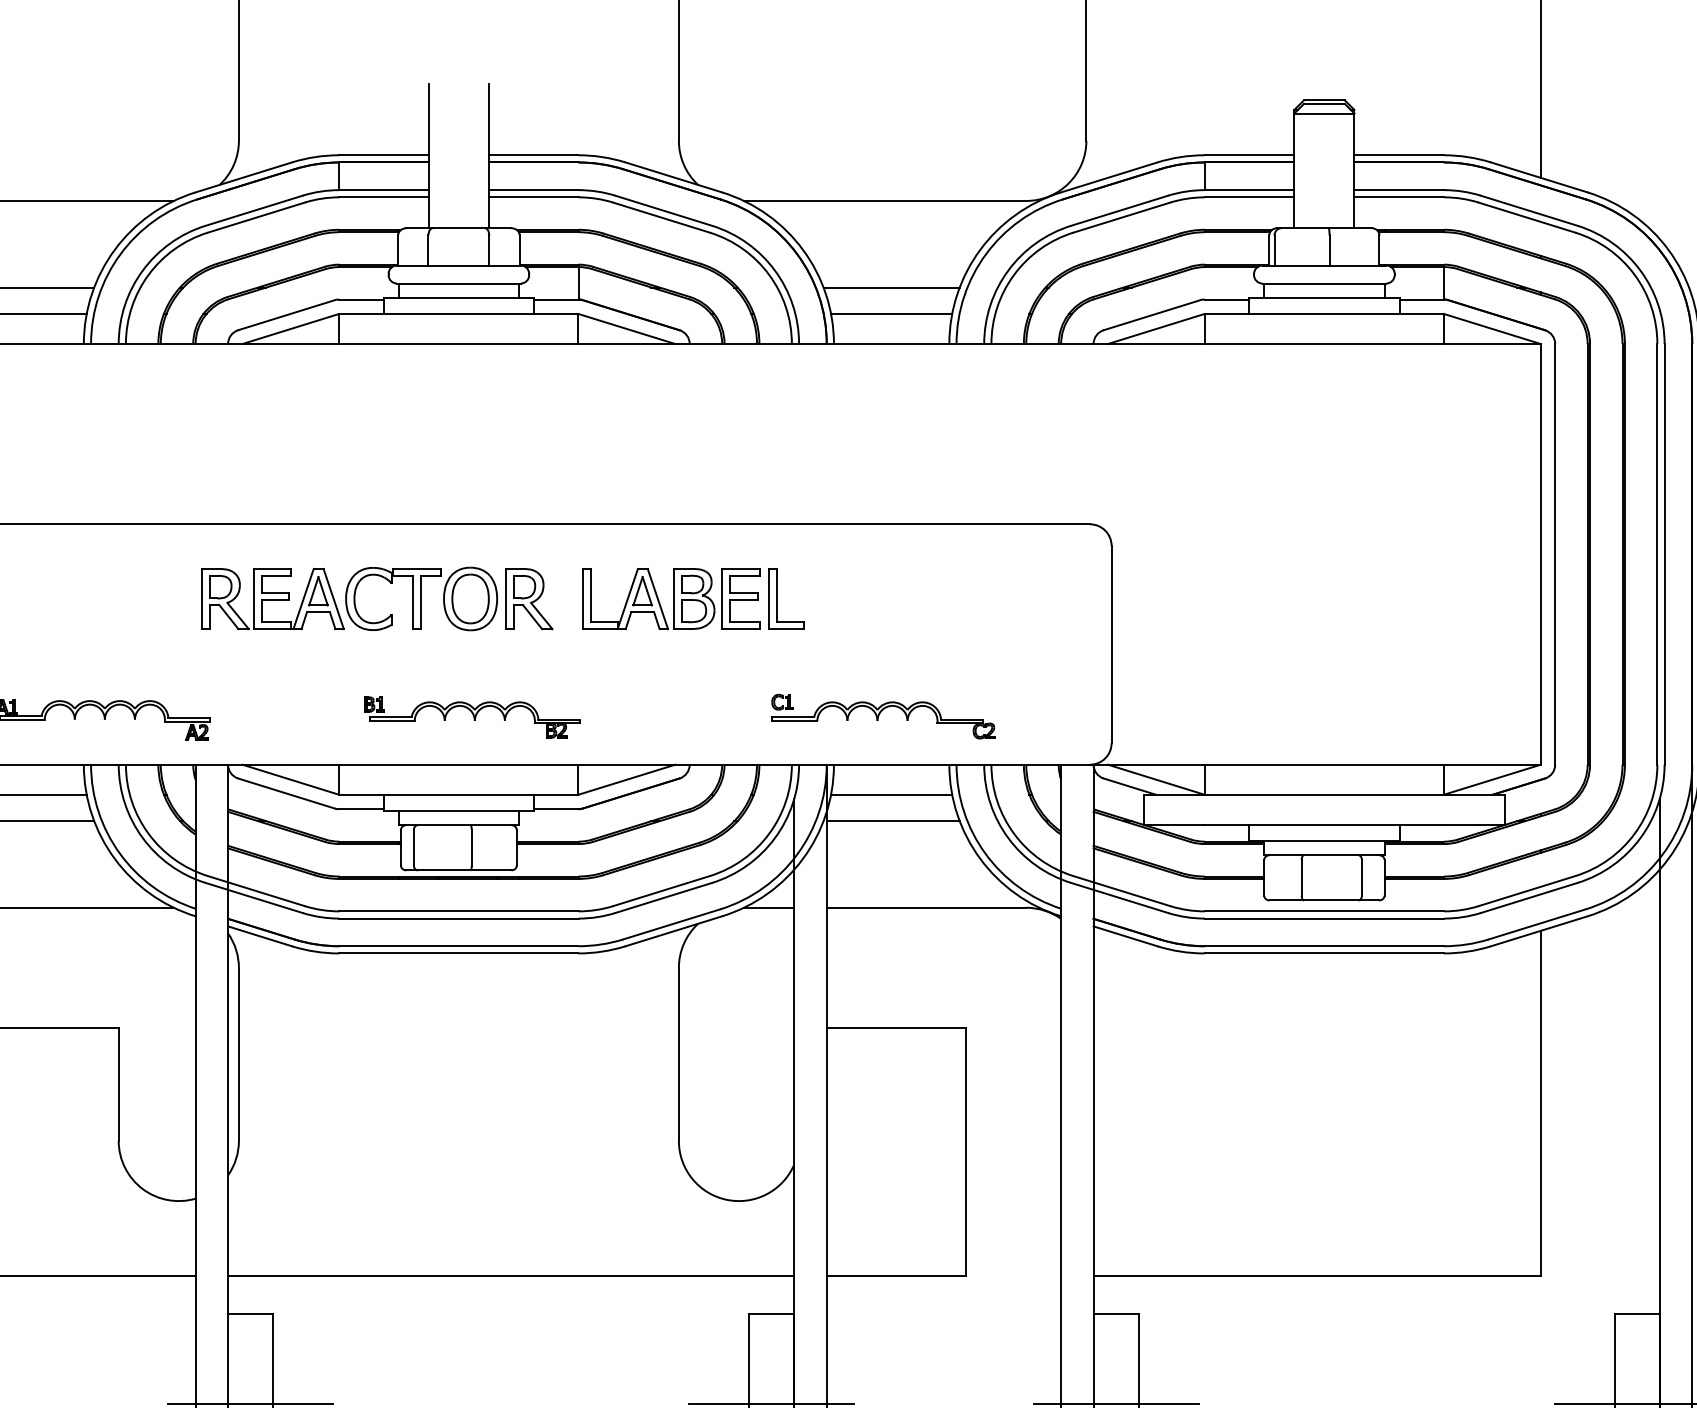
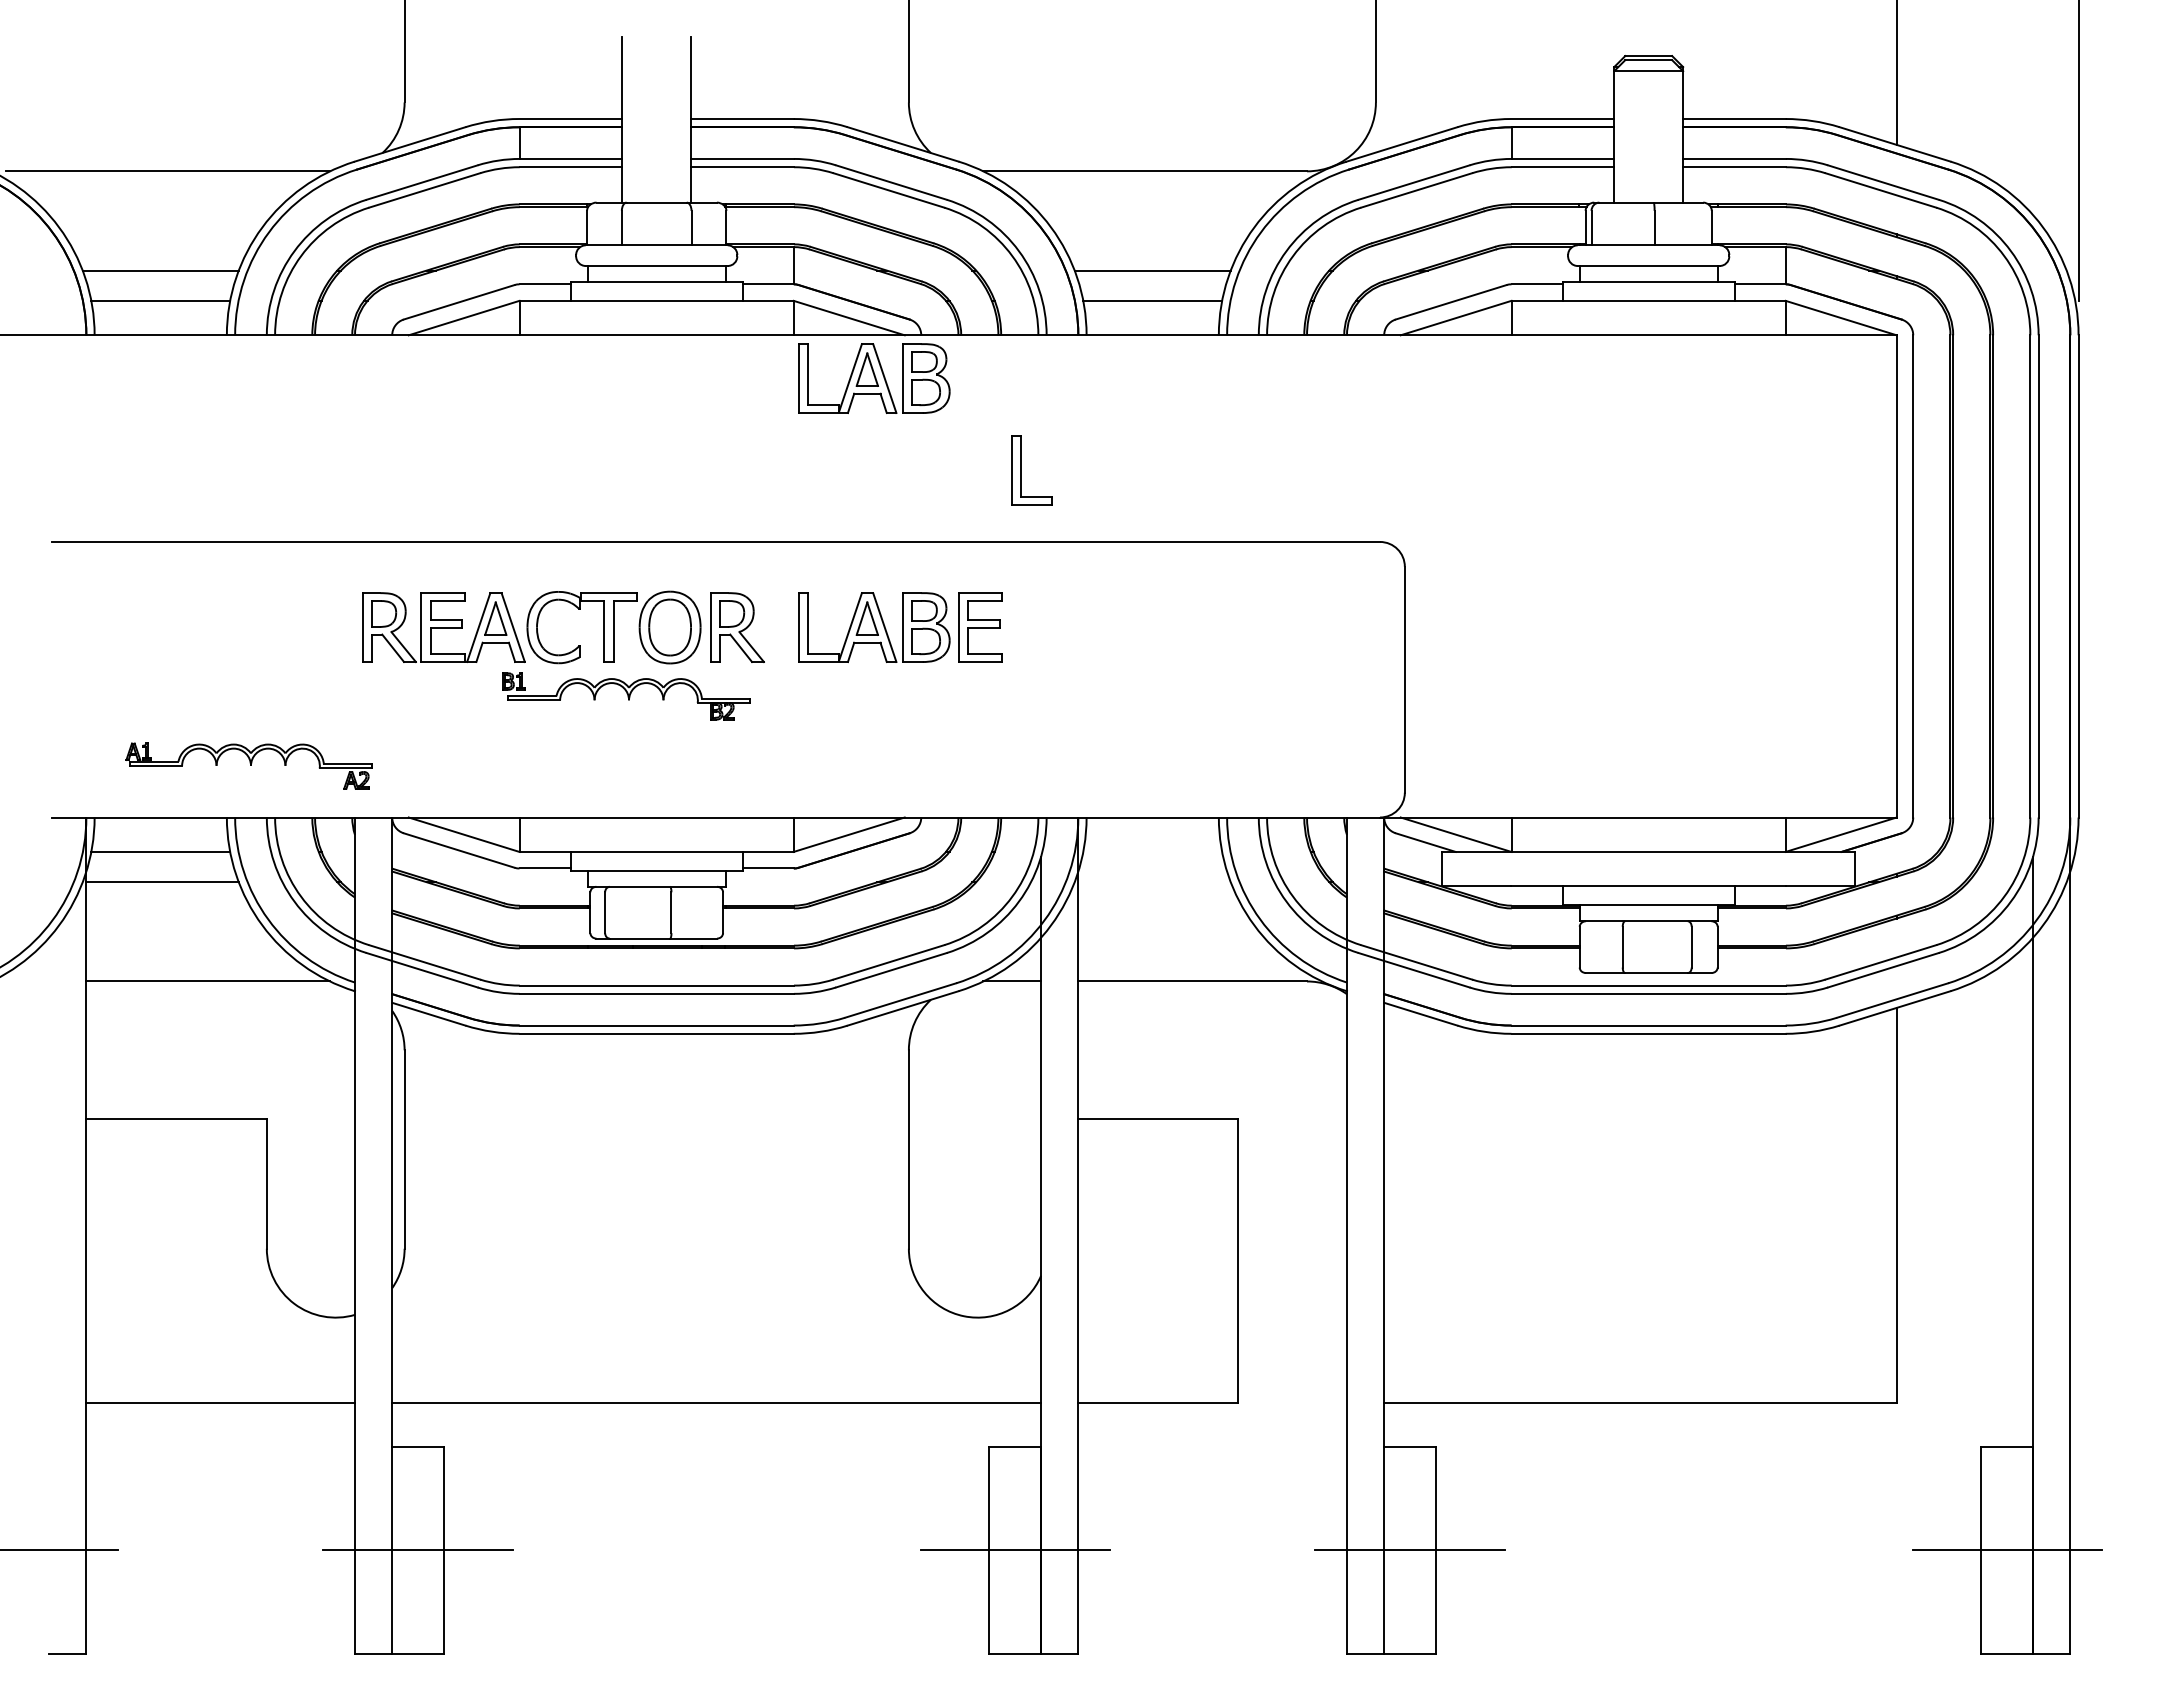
part: (648, 381) -> (874, 378), added
part: (777, 598) -> (1021, 470), moved
part: (883, 716) -> (1143, 762), removed
part: (472, 717) -> (626, 696), moved
line: (891, 794) -> (1152, 851), removed
line: (893, 821) -> (1154, 882), removed

